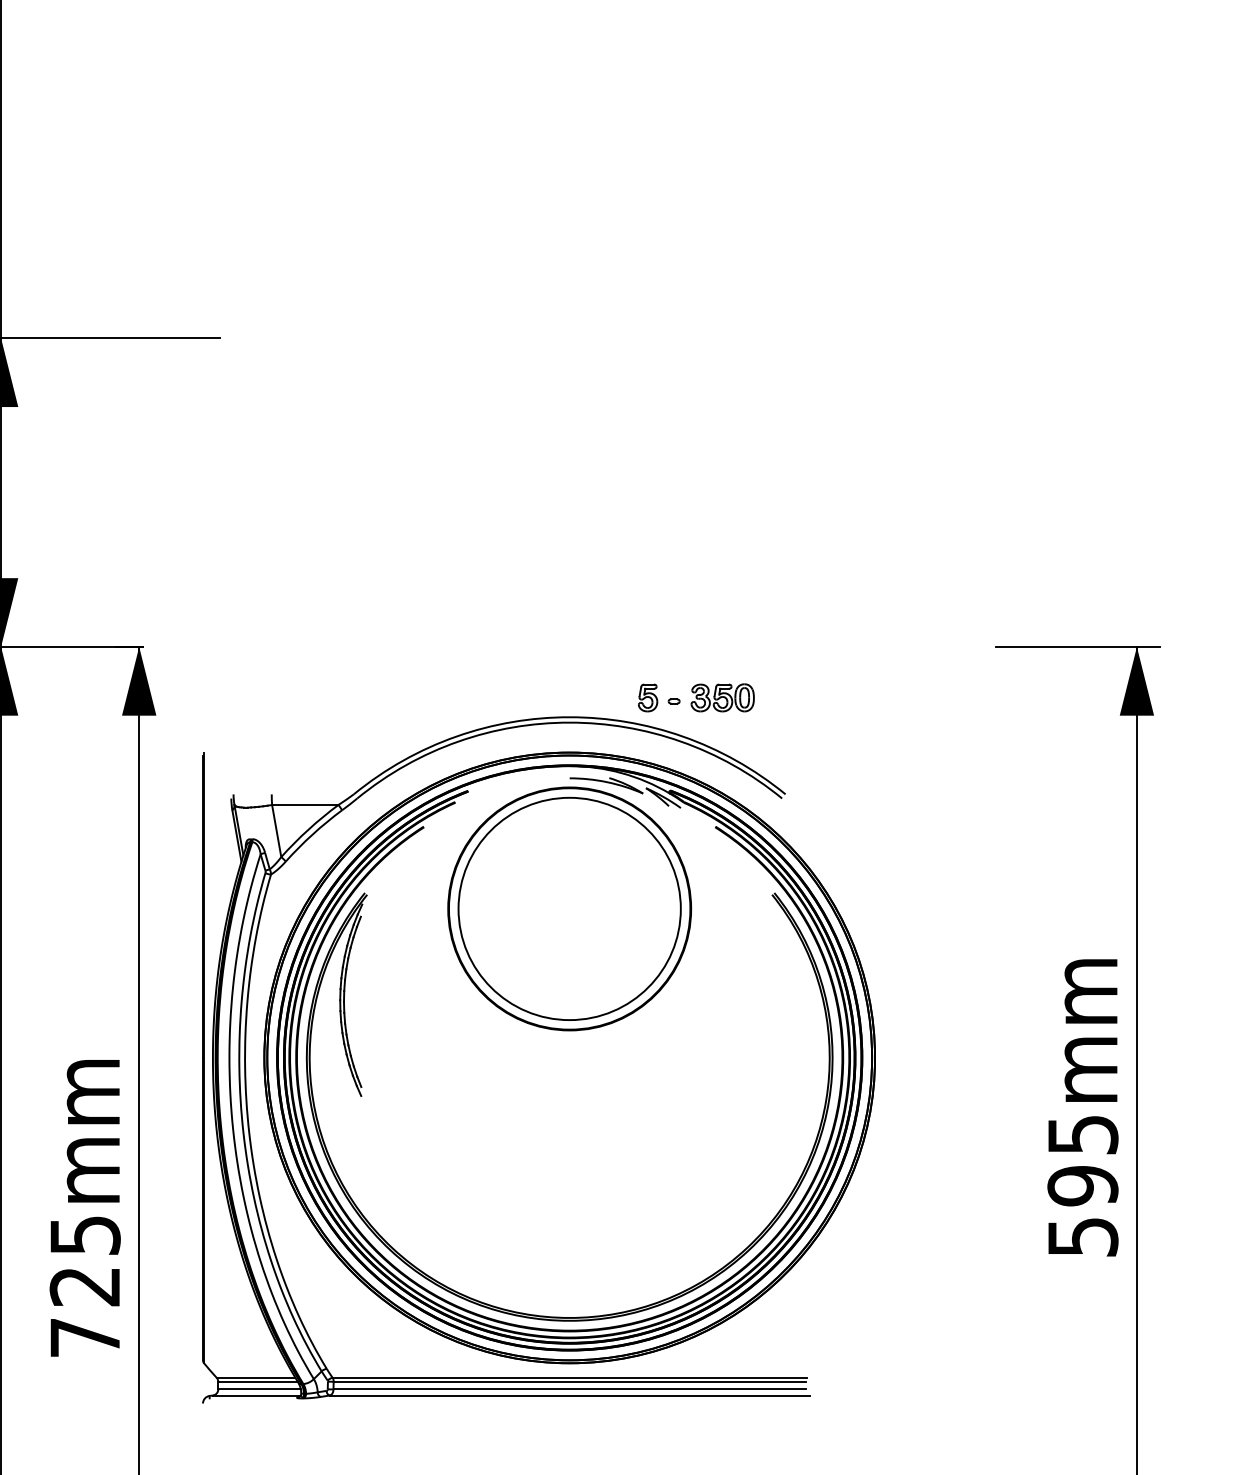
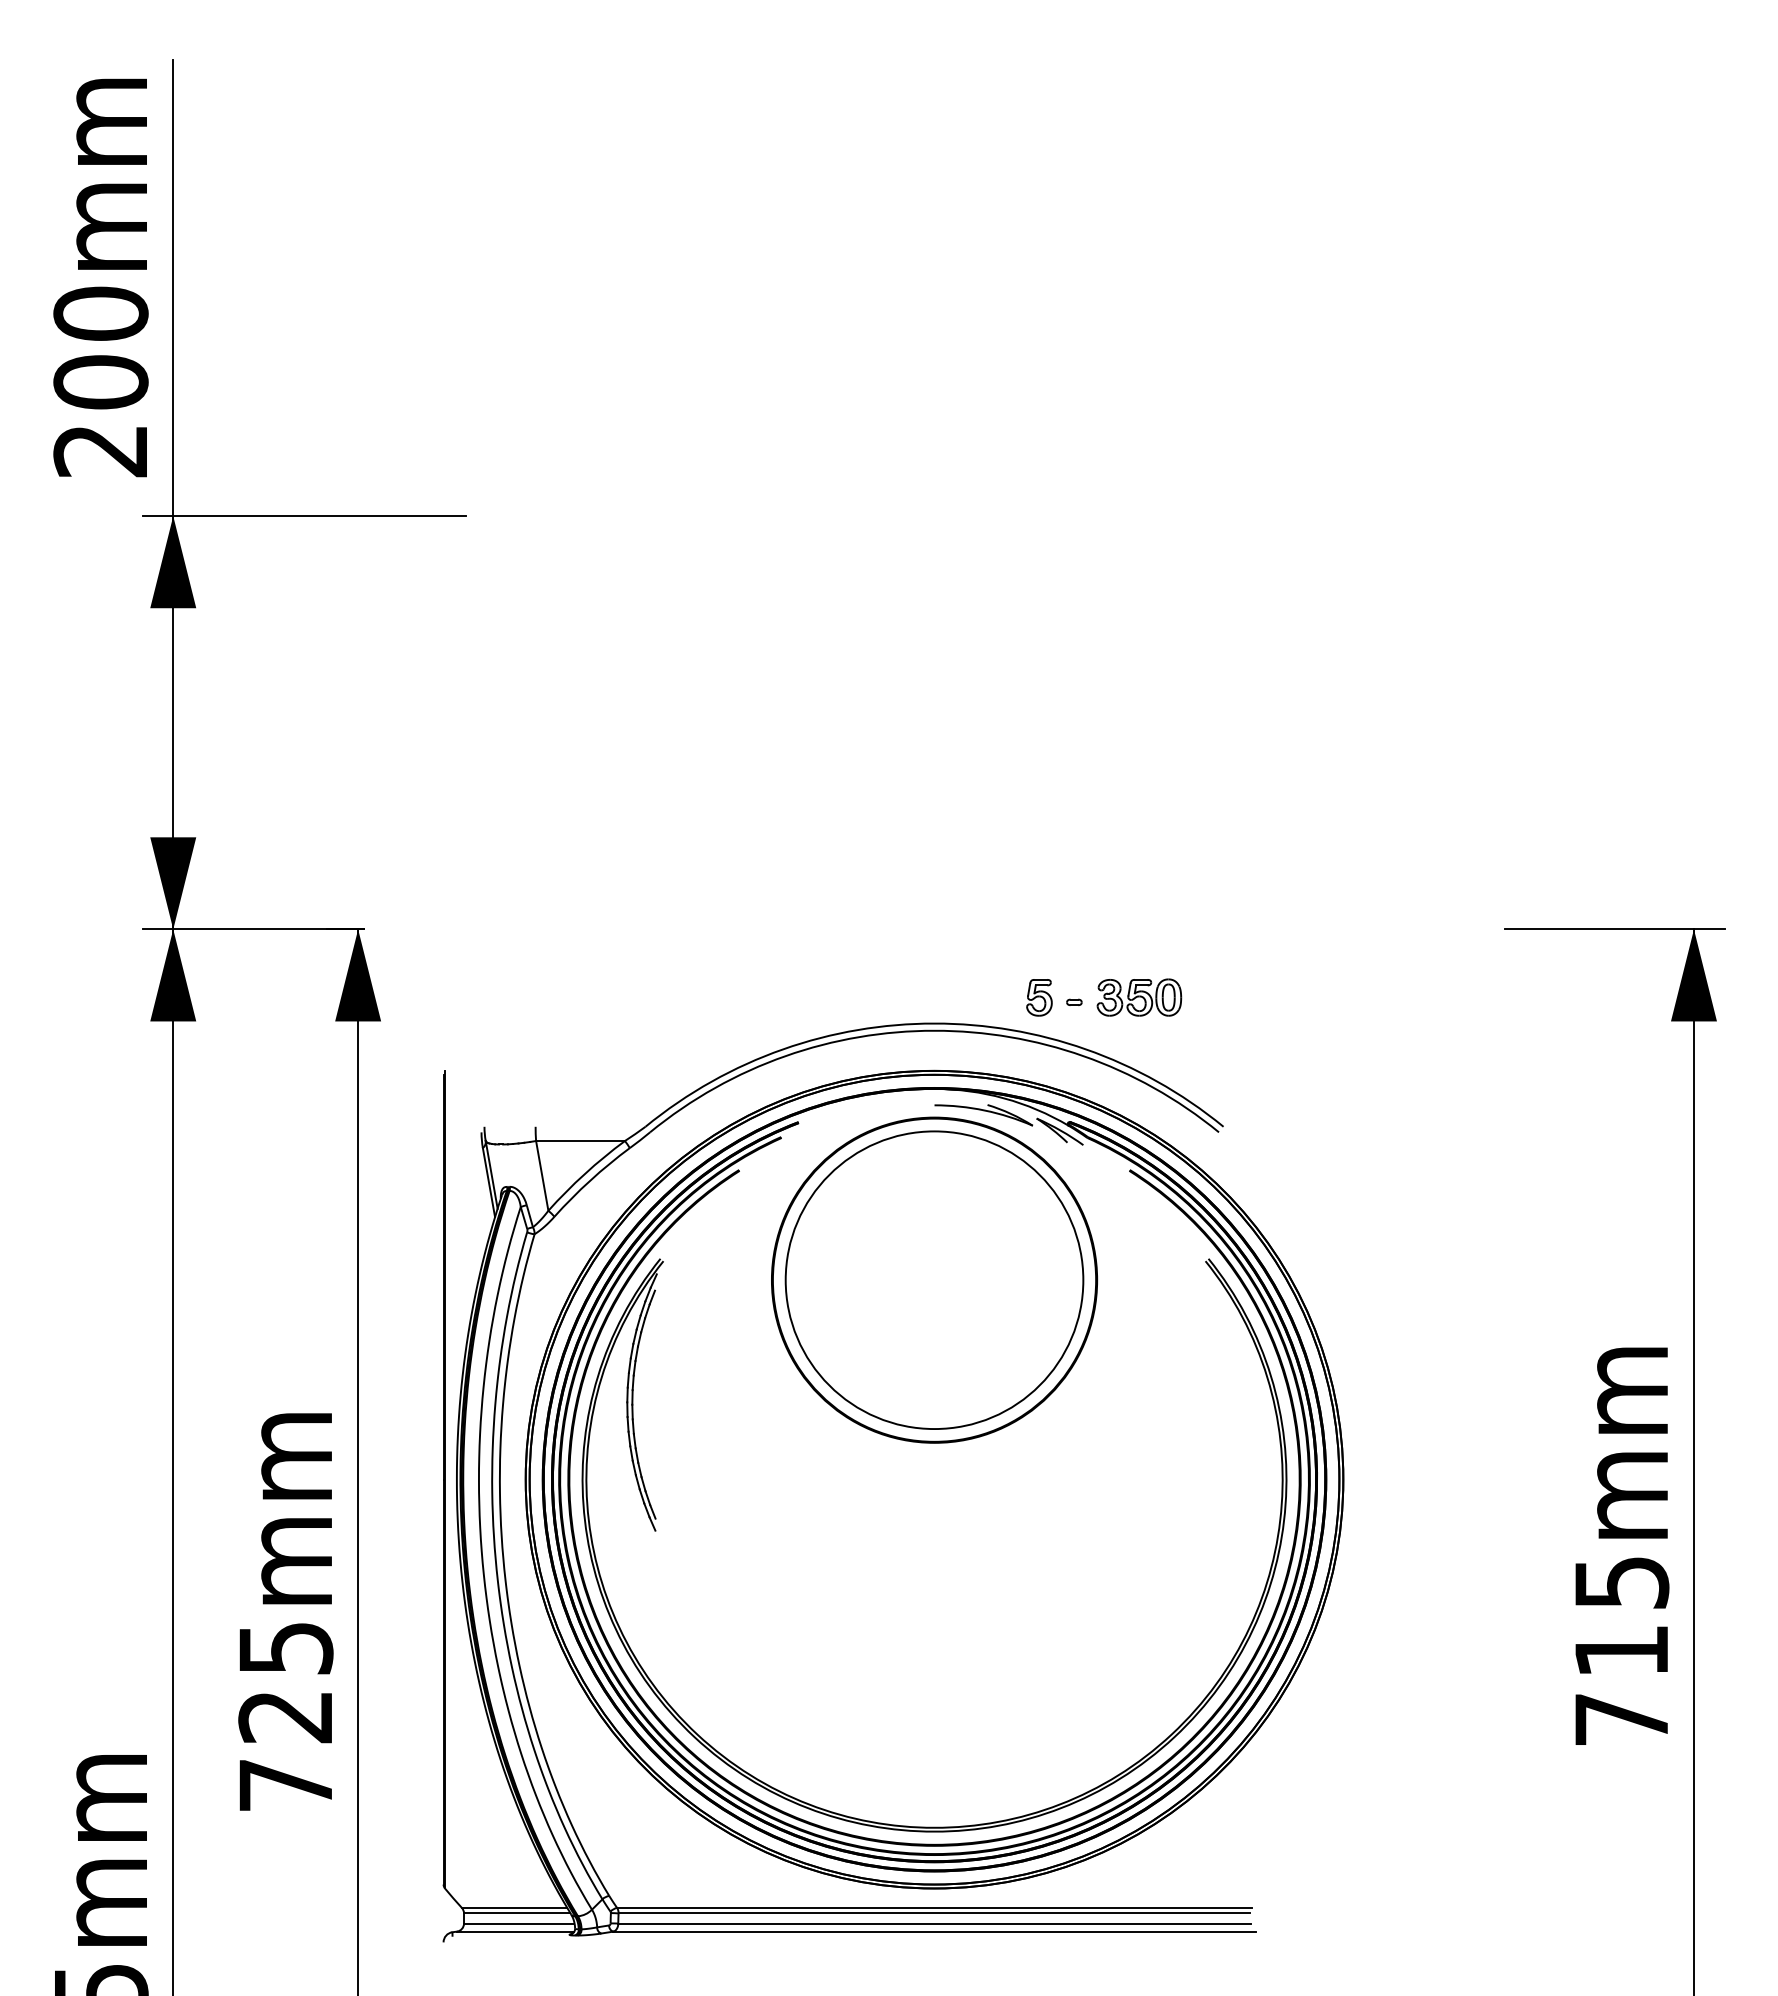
text: (84, 1207) -> (285, 1611), moved
text: (1082, 1210) -> (1621, 1684), 595mm -> 715mm

